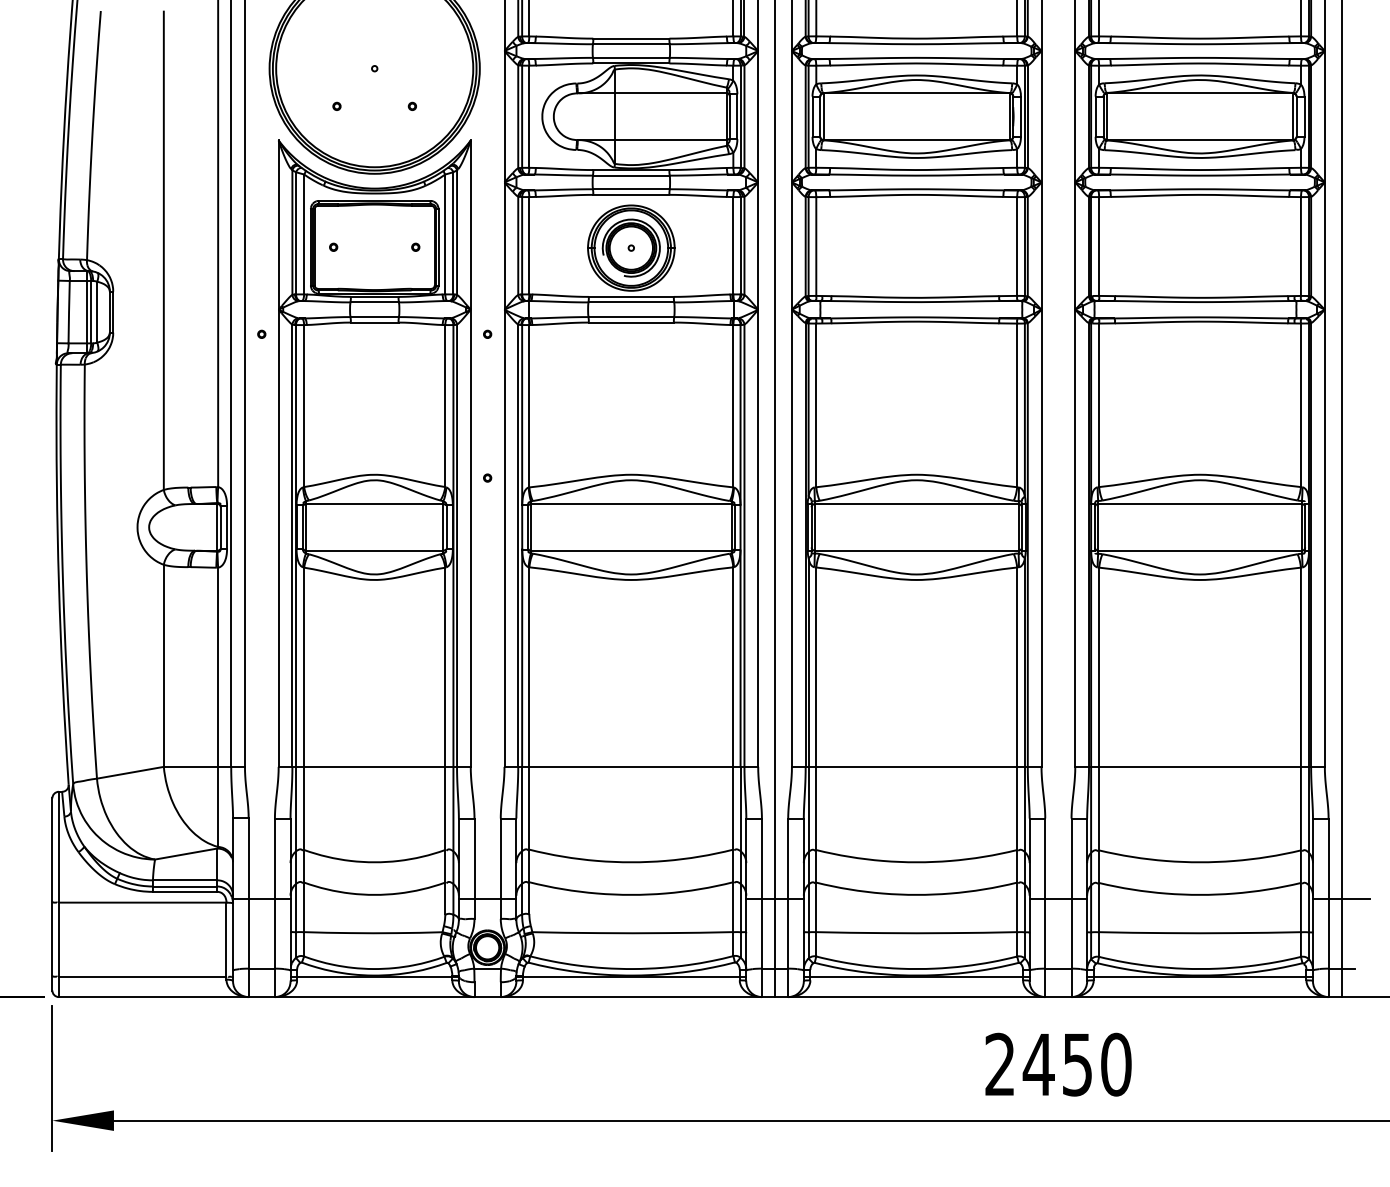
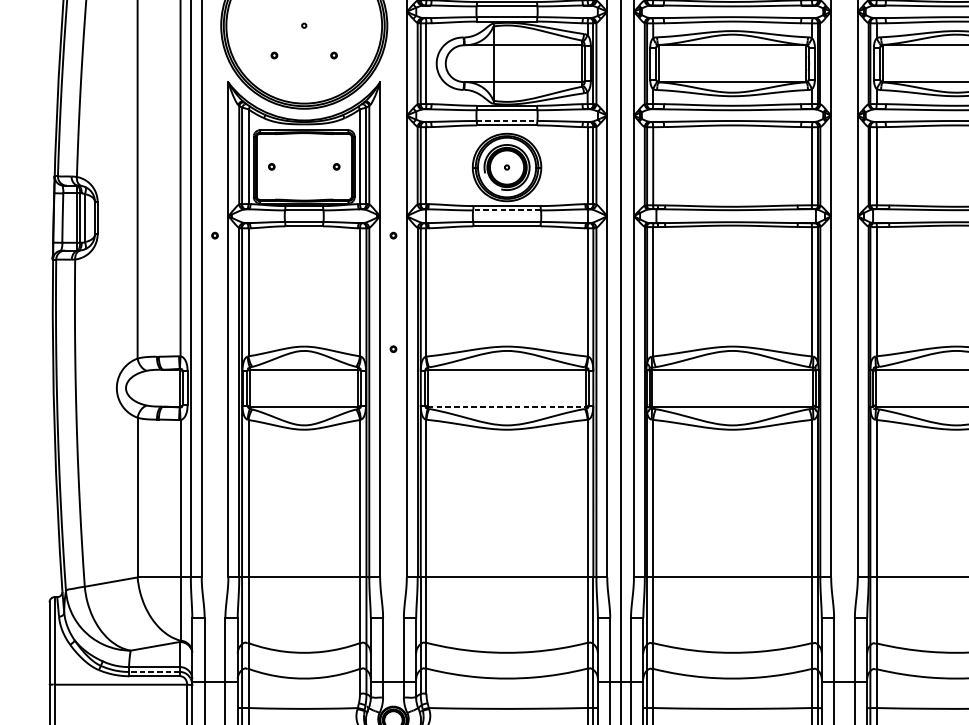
line: (631, 189) -> (507, 121), solid -> dashed
line: (631, 302) -> (507, 210), solid -> dashed
line: (631, 550) -> (507, 406), solid -> dashed
line: (184, 886) -> (153, 671), solid -> dashed

